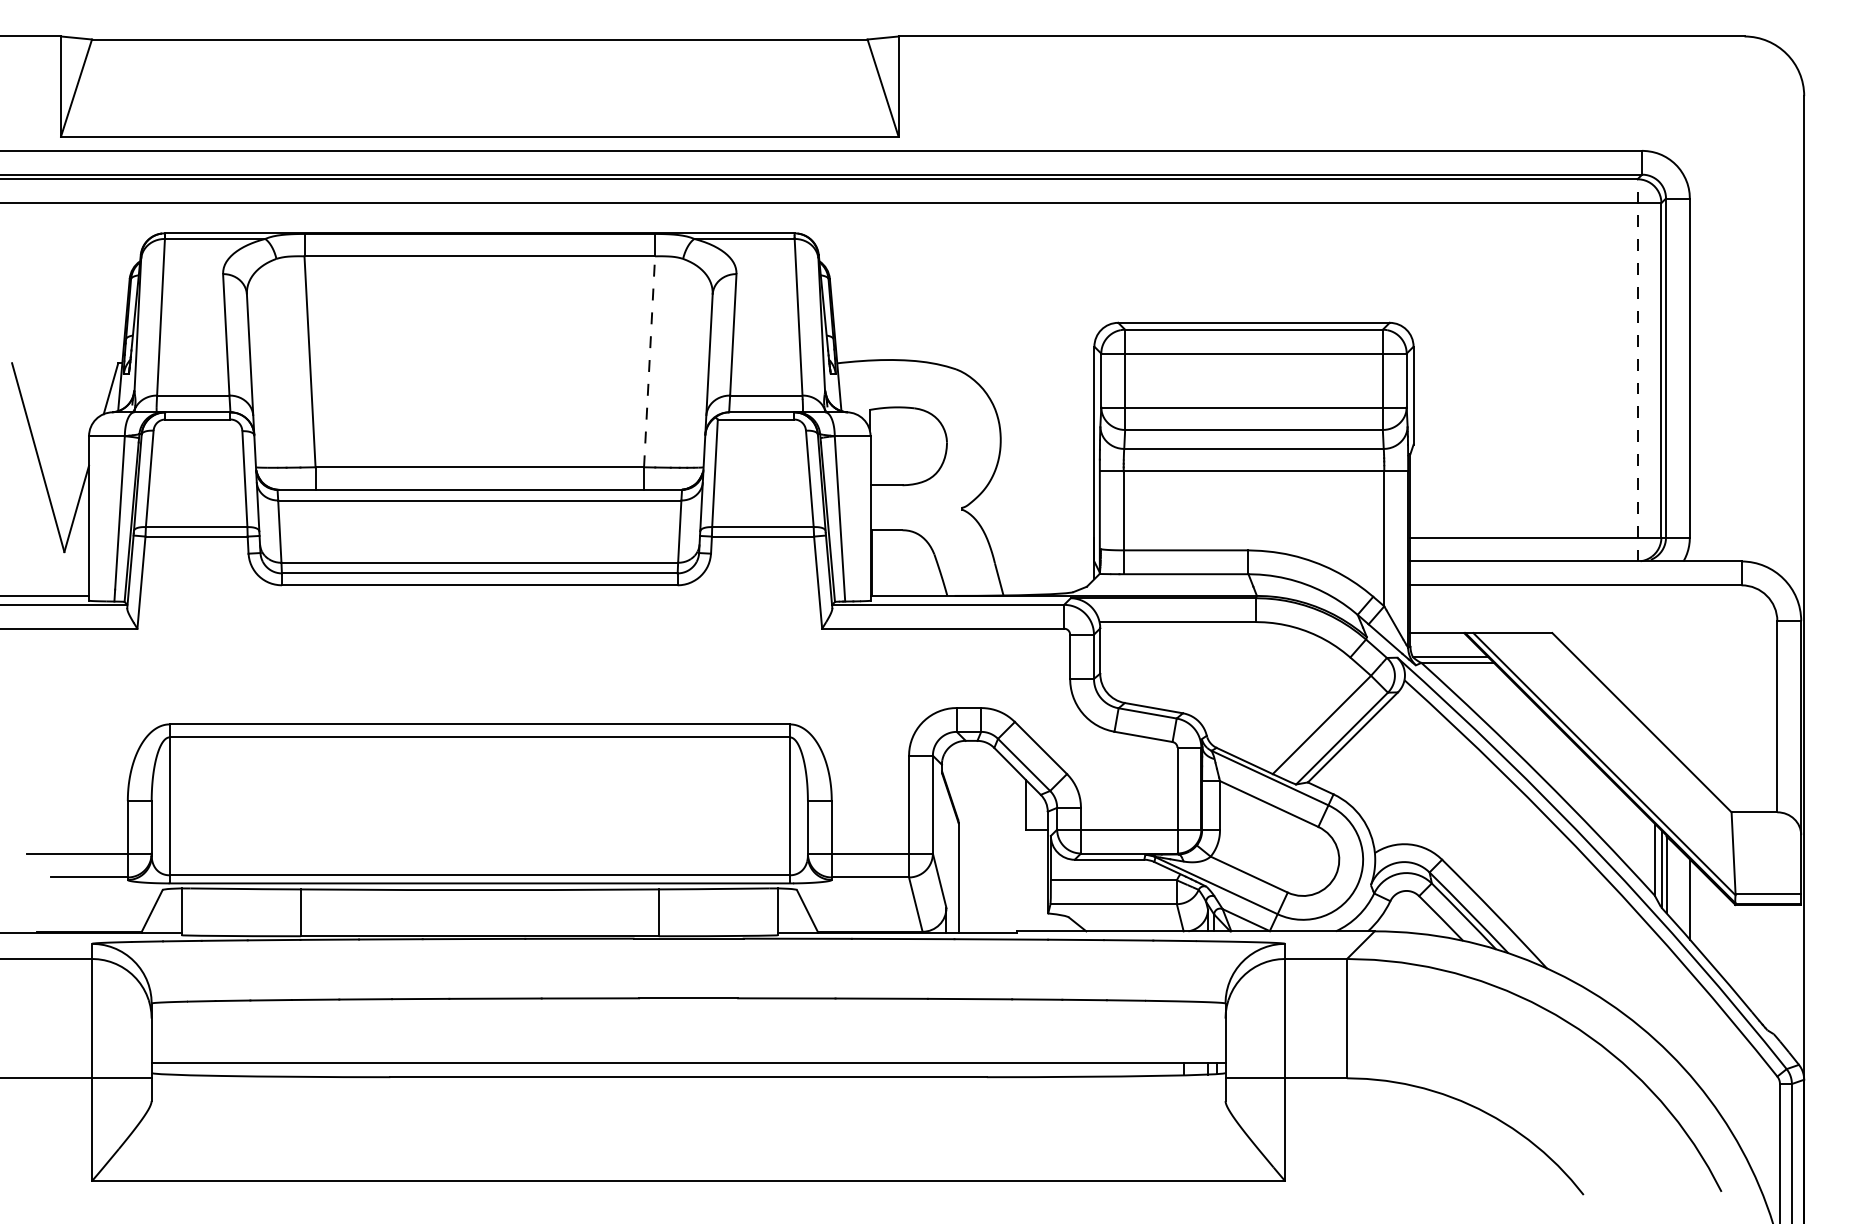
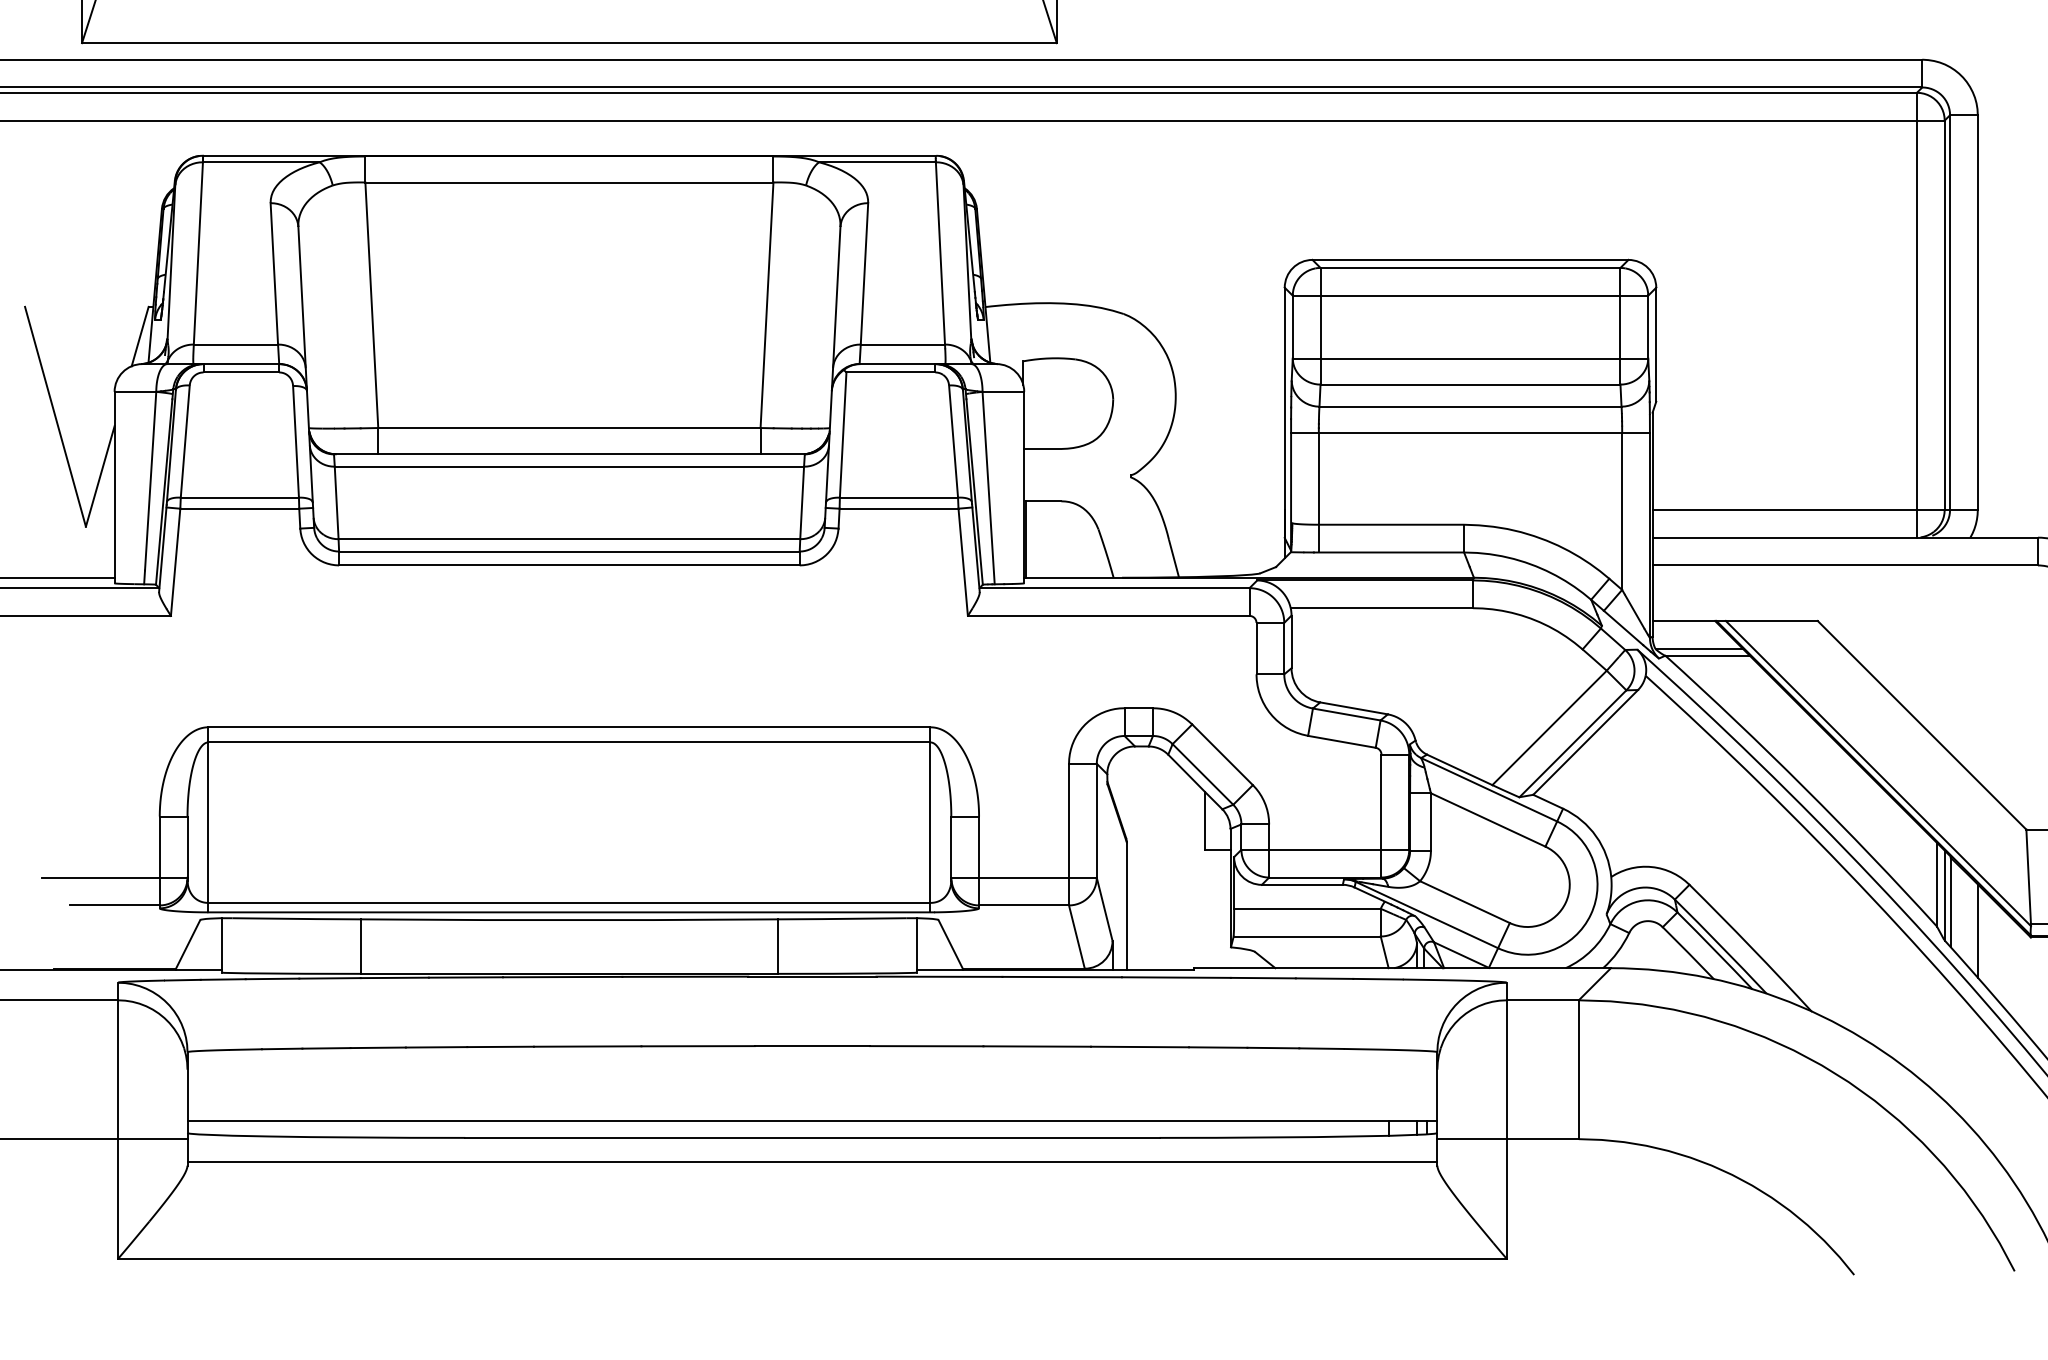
line: (649, 361) -> (766, 304), dashed -> solid
line: (1637, 369) -> (1916, 314), dashed -> solid
line: (688, 1097) -> (812, 1161), added

